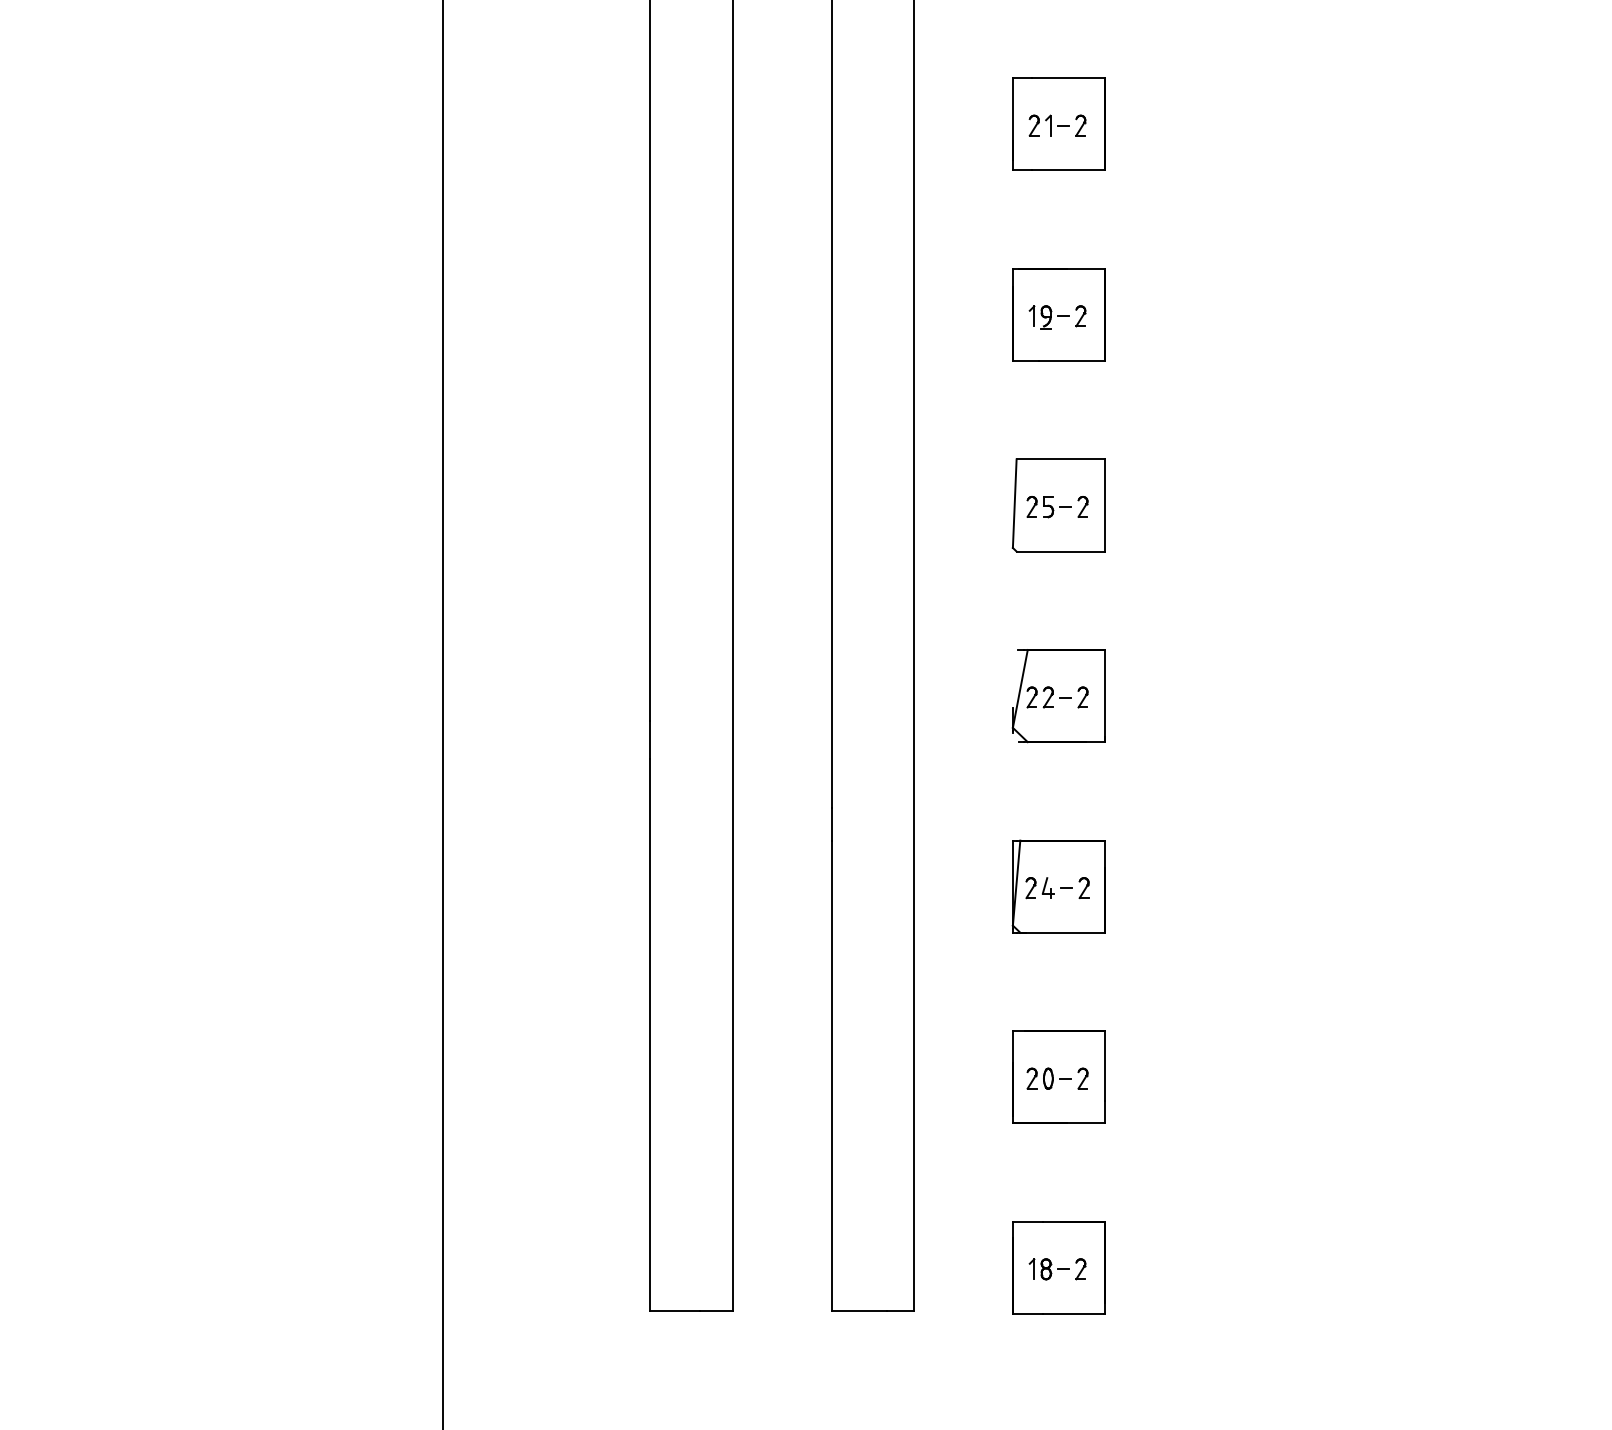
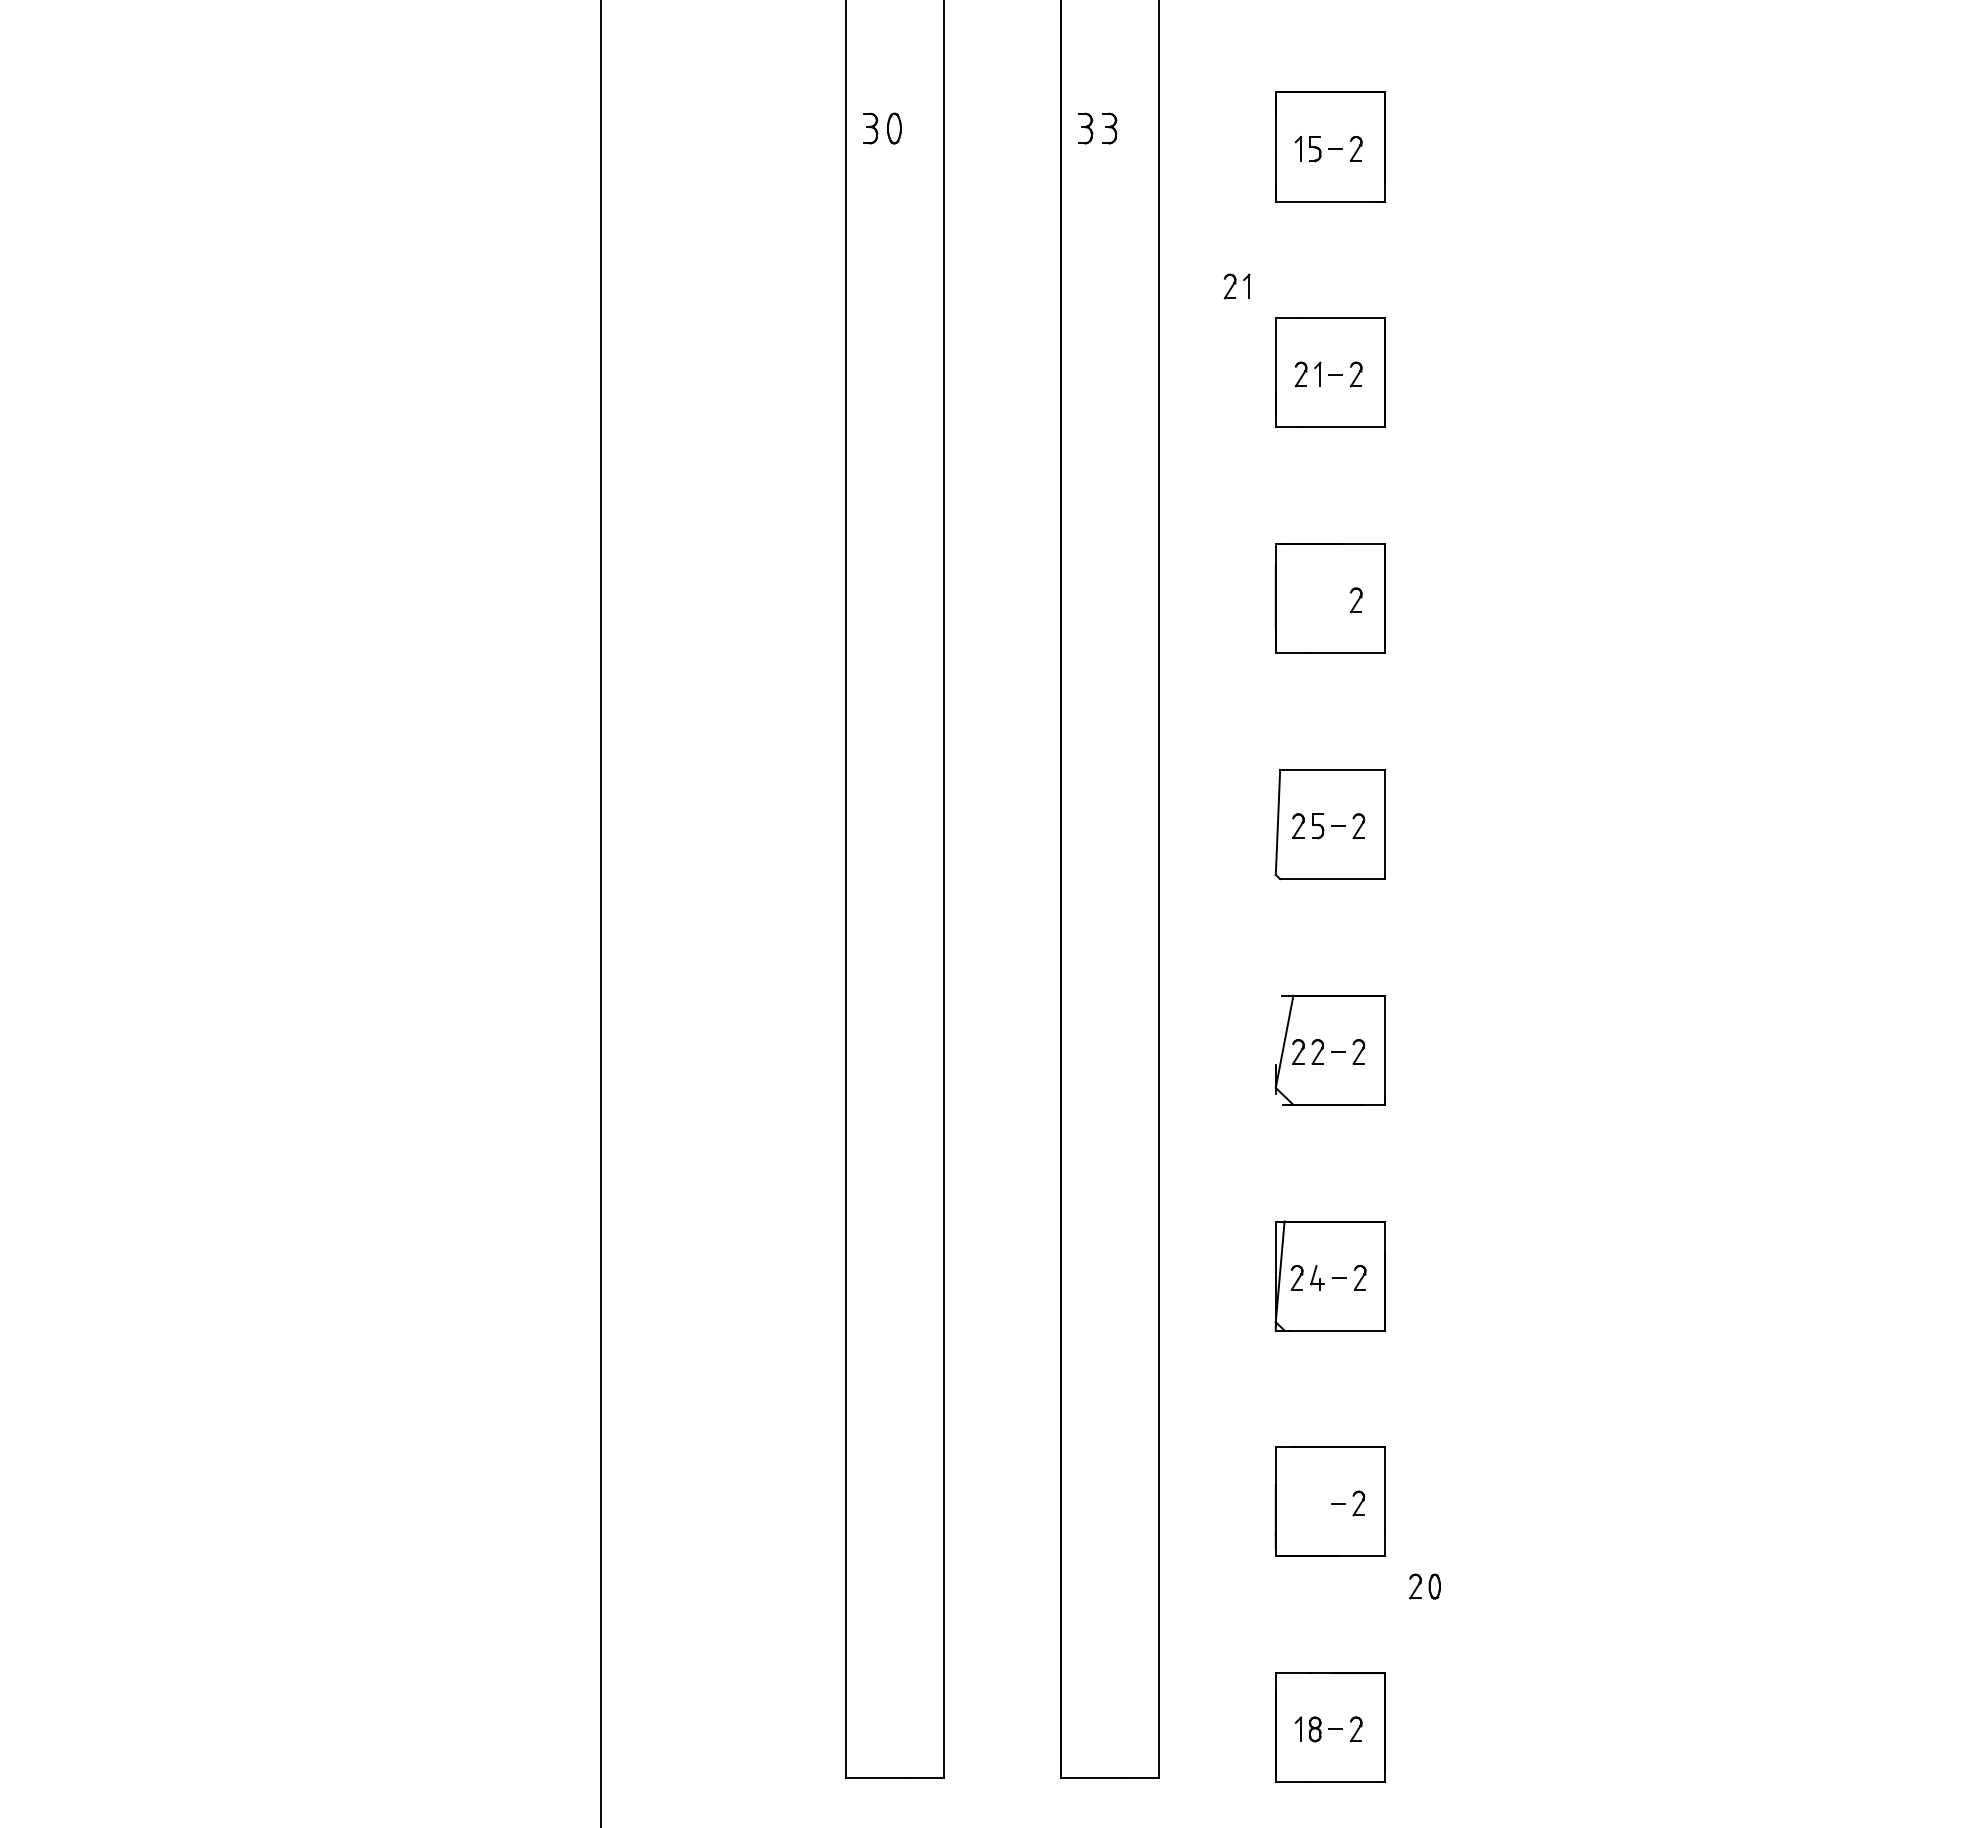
part: (979, 51) -> (1236, 286), added
part: (1048, 317) -> (1318, 601), removed
part: (1039, 1078) -> (1424, 1586), moved

